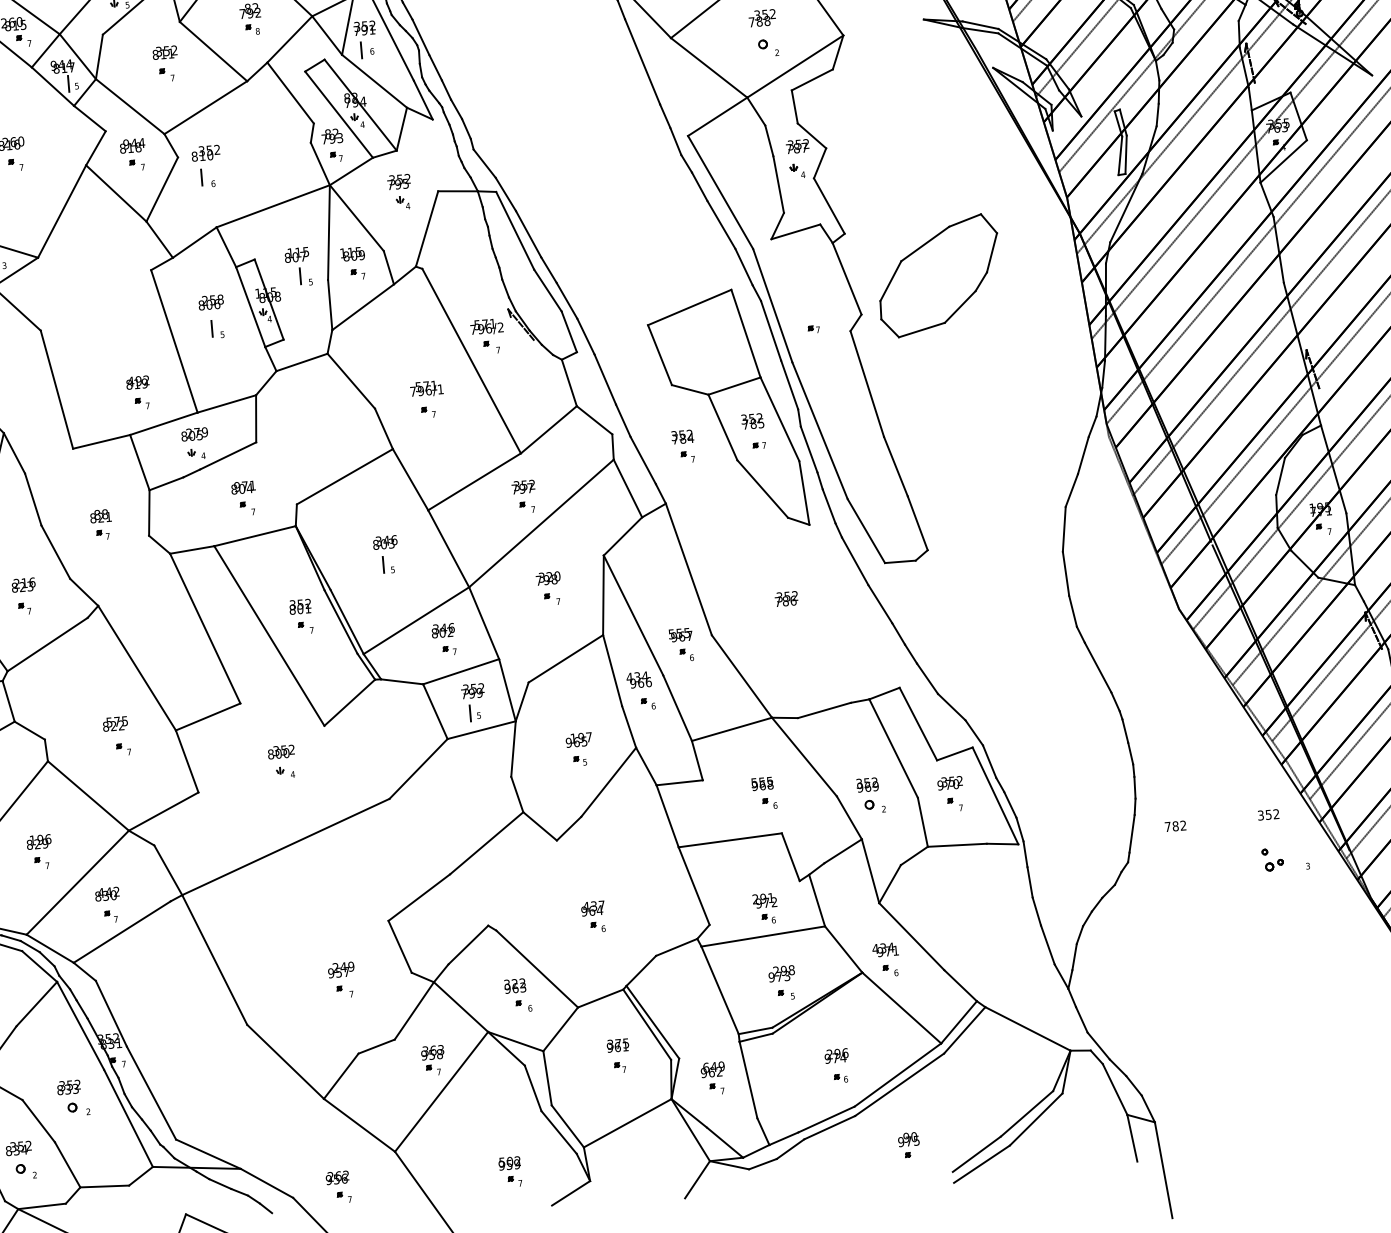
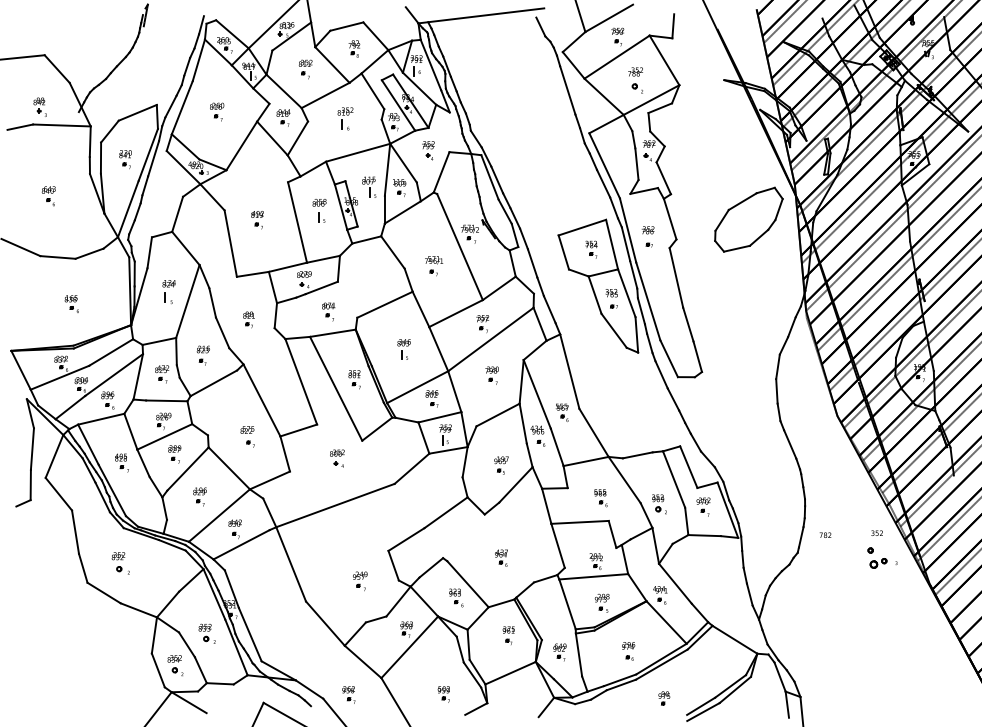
part: (206, 165) -> (345, 118), moved
part: (938, 275) -> (748, 219), moved
part: (138, 393) -> (257, 220), moved
part: (683, 446) -> (591, 249), moved
text: (785, 599) -> (647, 230), moved
part: (1272, 858) -> (877, 557), size x1.67

